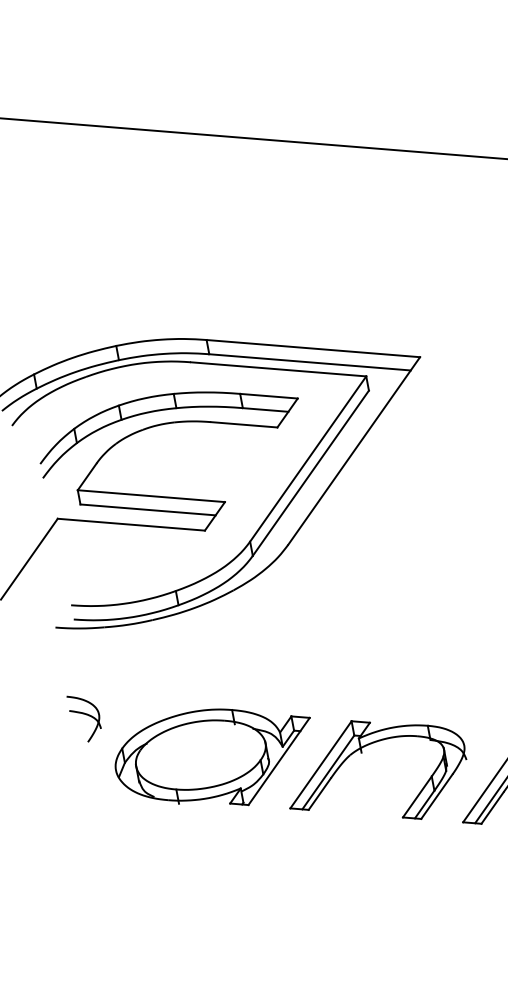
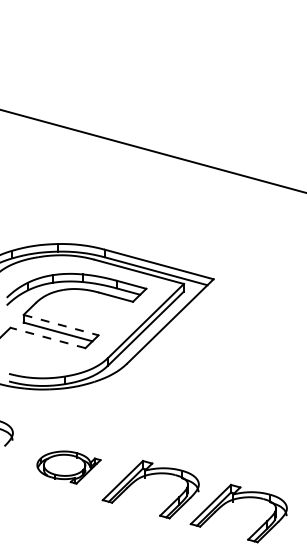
line: (152, 496) -> (61, 325), solid -> dashed
line: (132, 523) -> (48, 337), solid -> dashed
part: (214, 759) -> (68, 467), size x0.6

